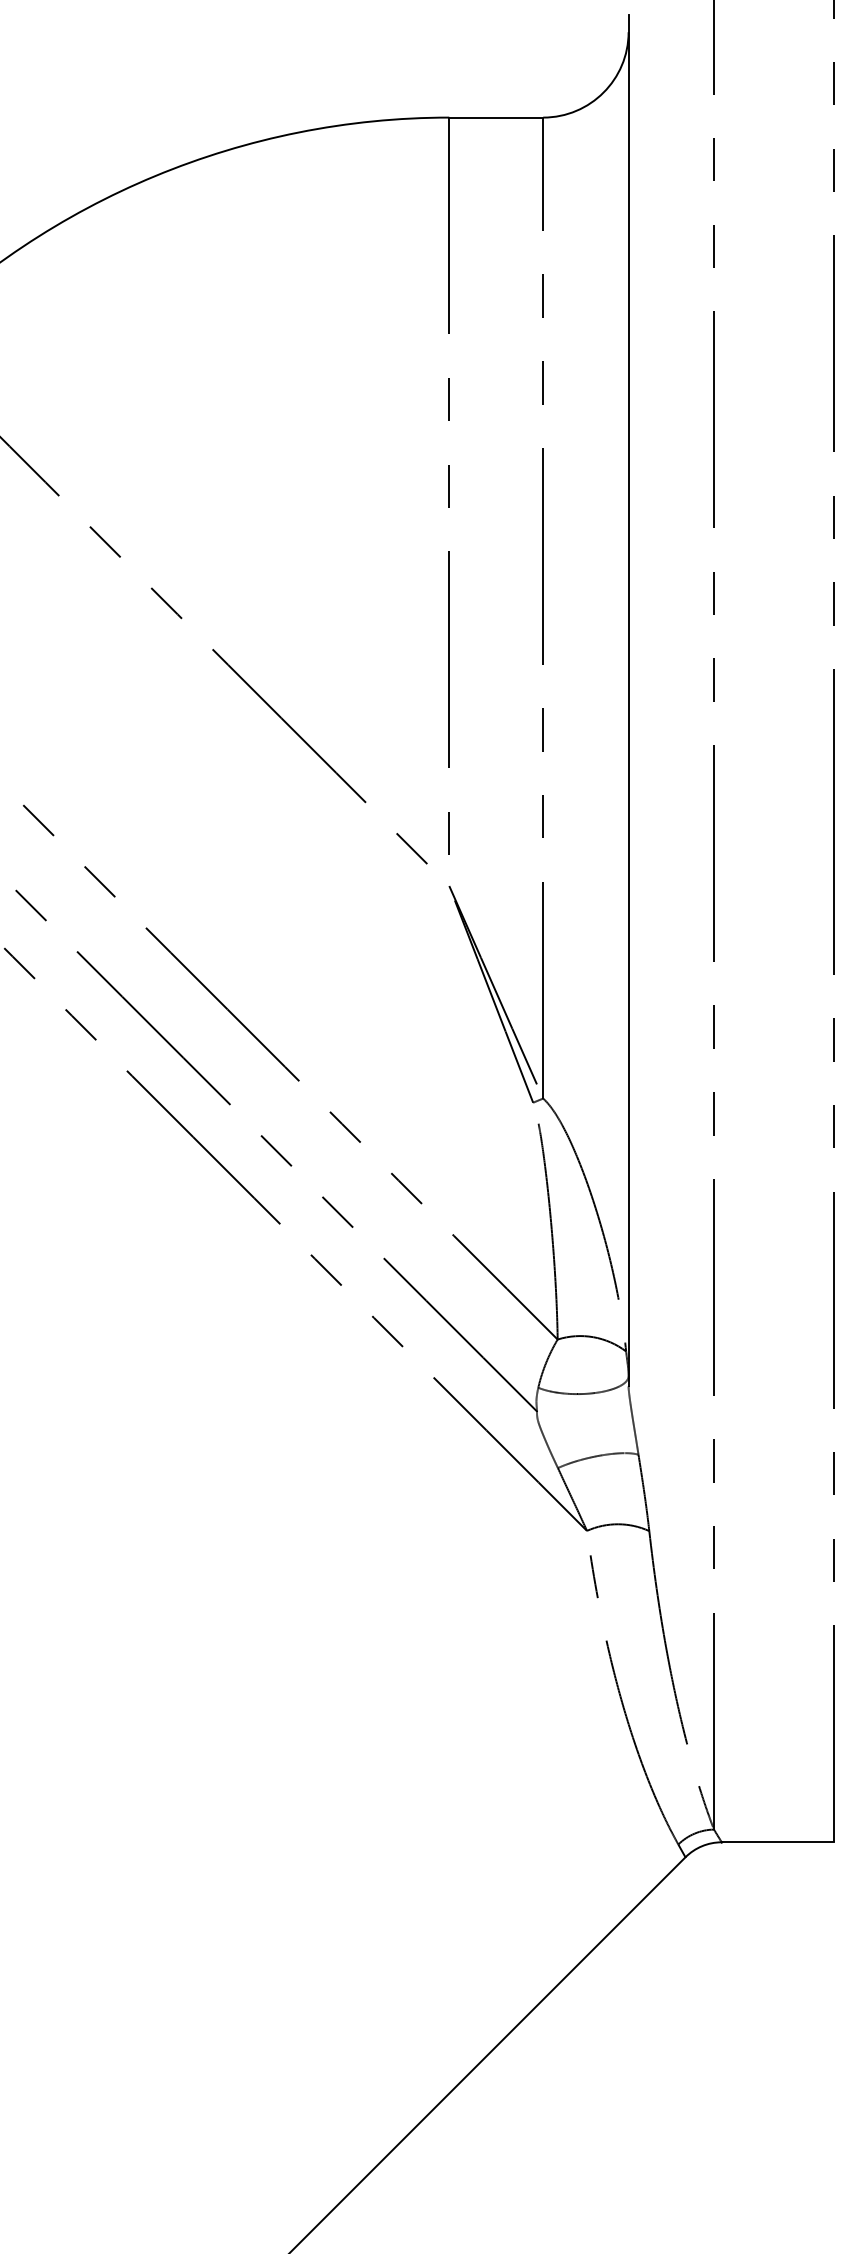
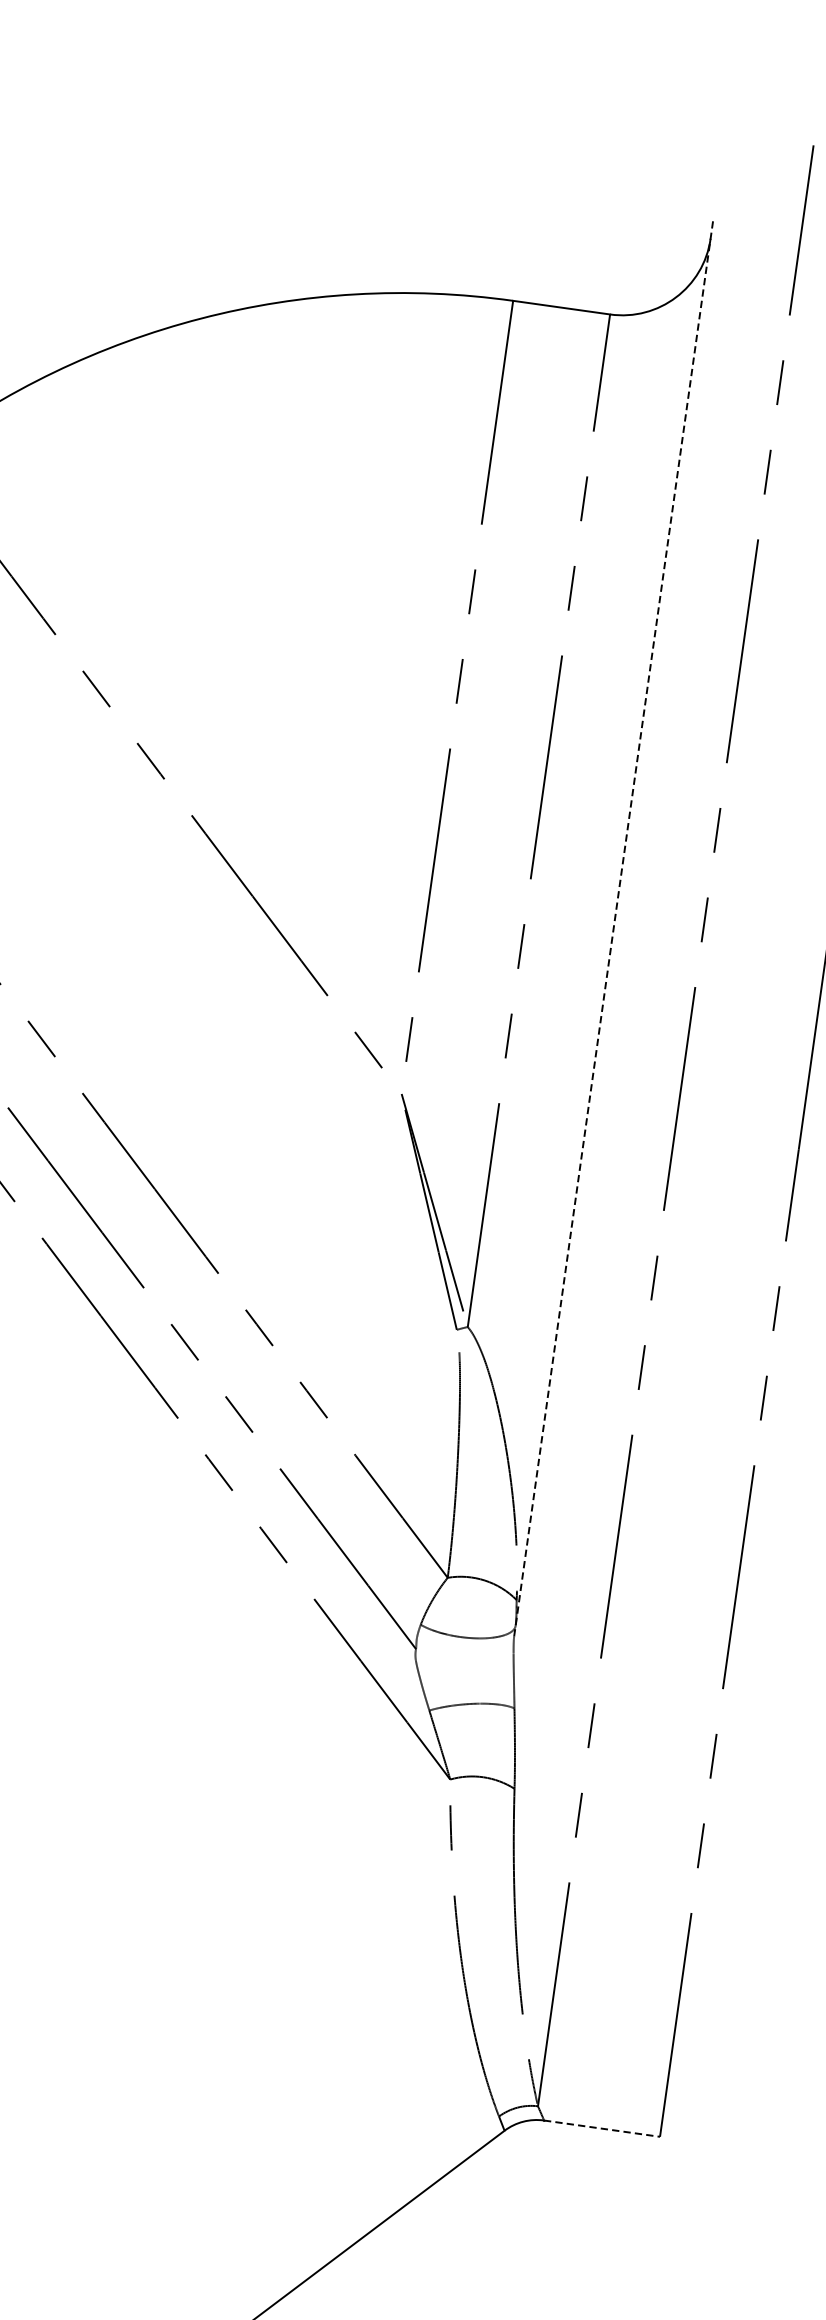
line: (628, 700) -> (613, 928), solid -> dashed
line: (778, 1842) -> (602, 2128), solid -> dashed

